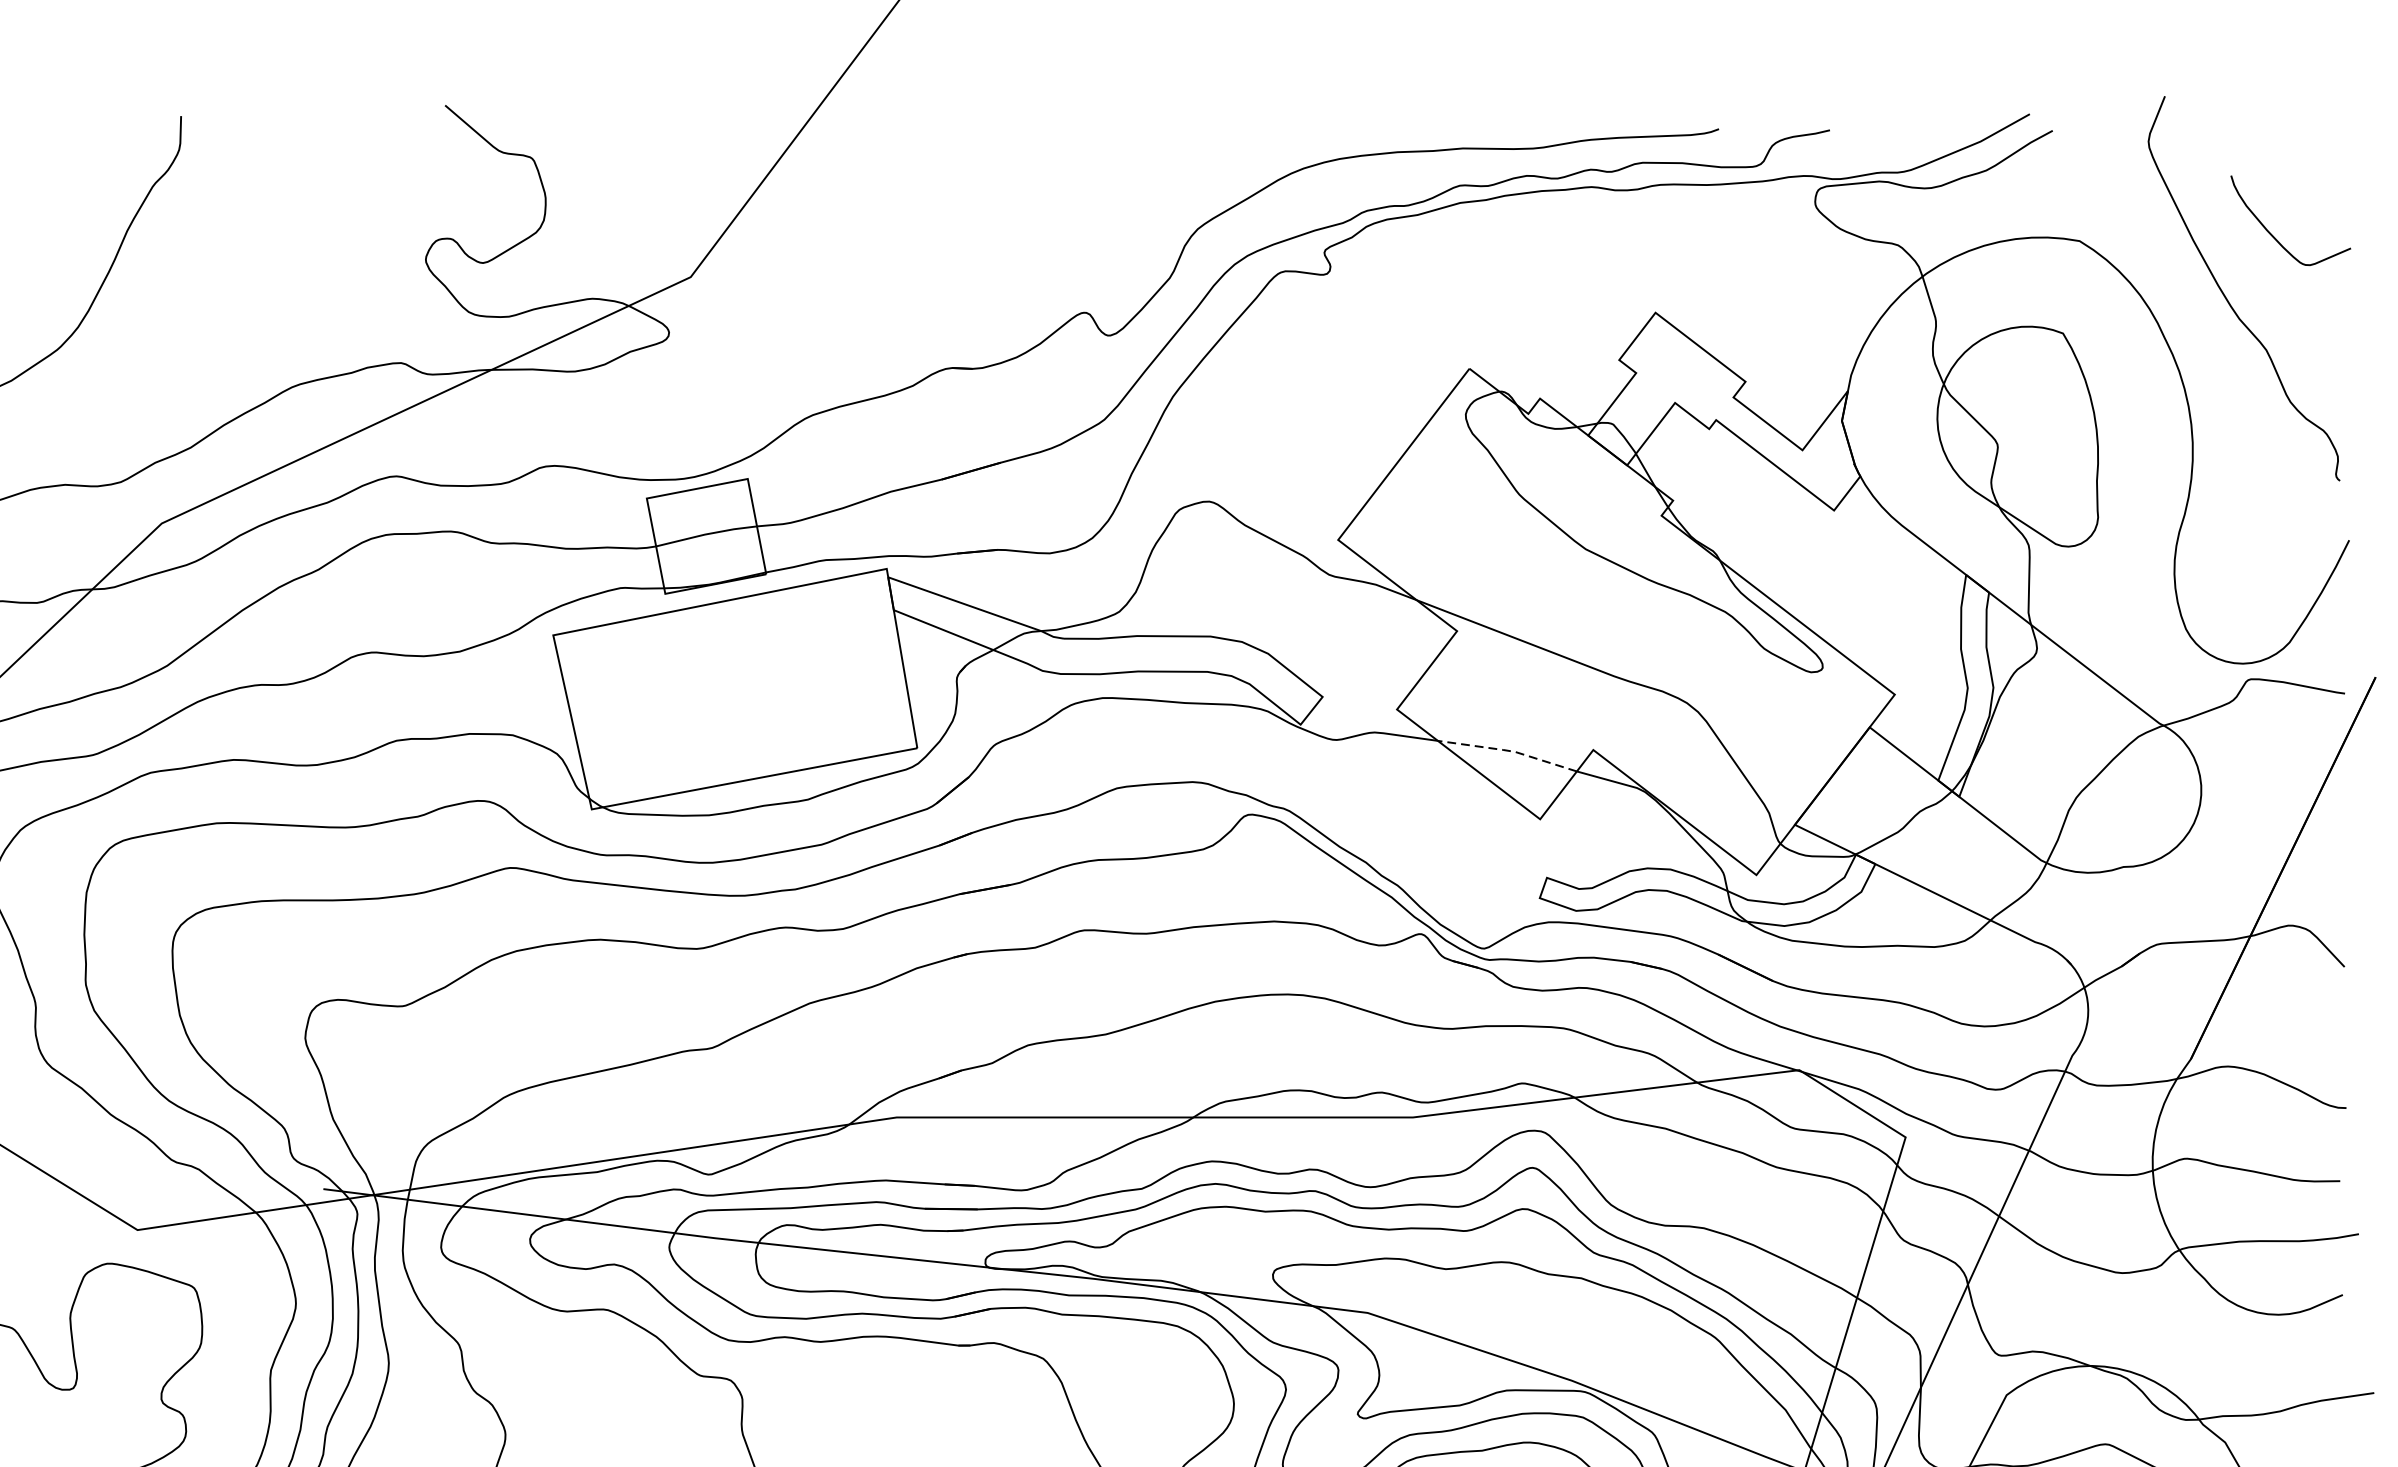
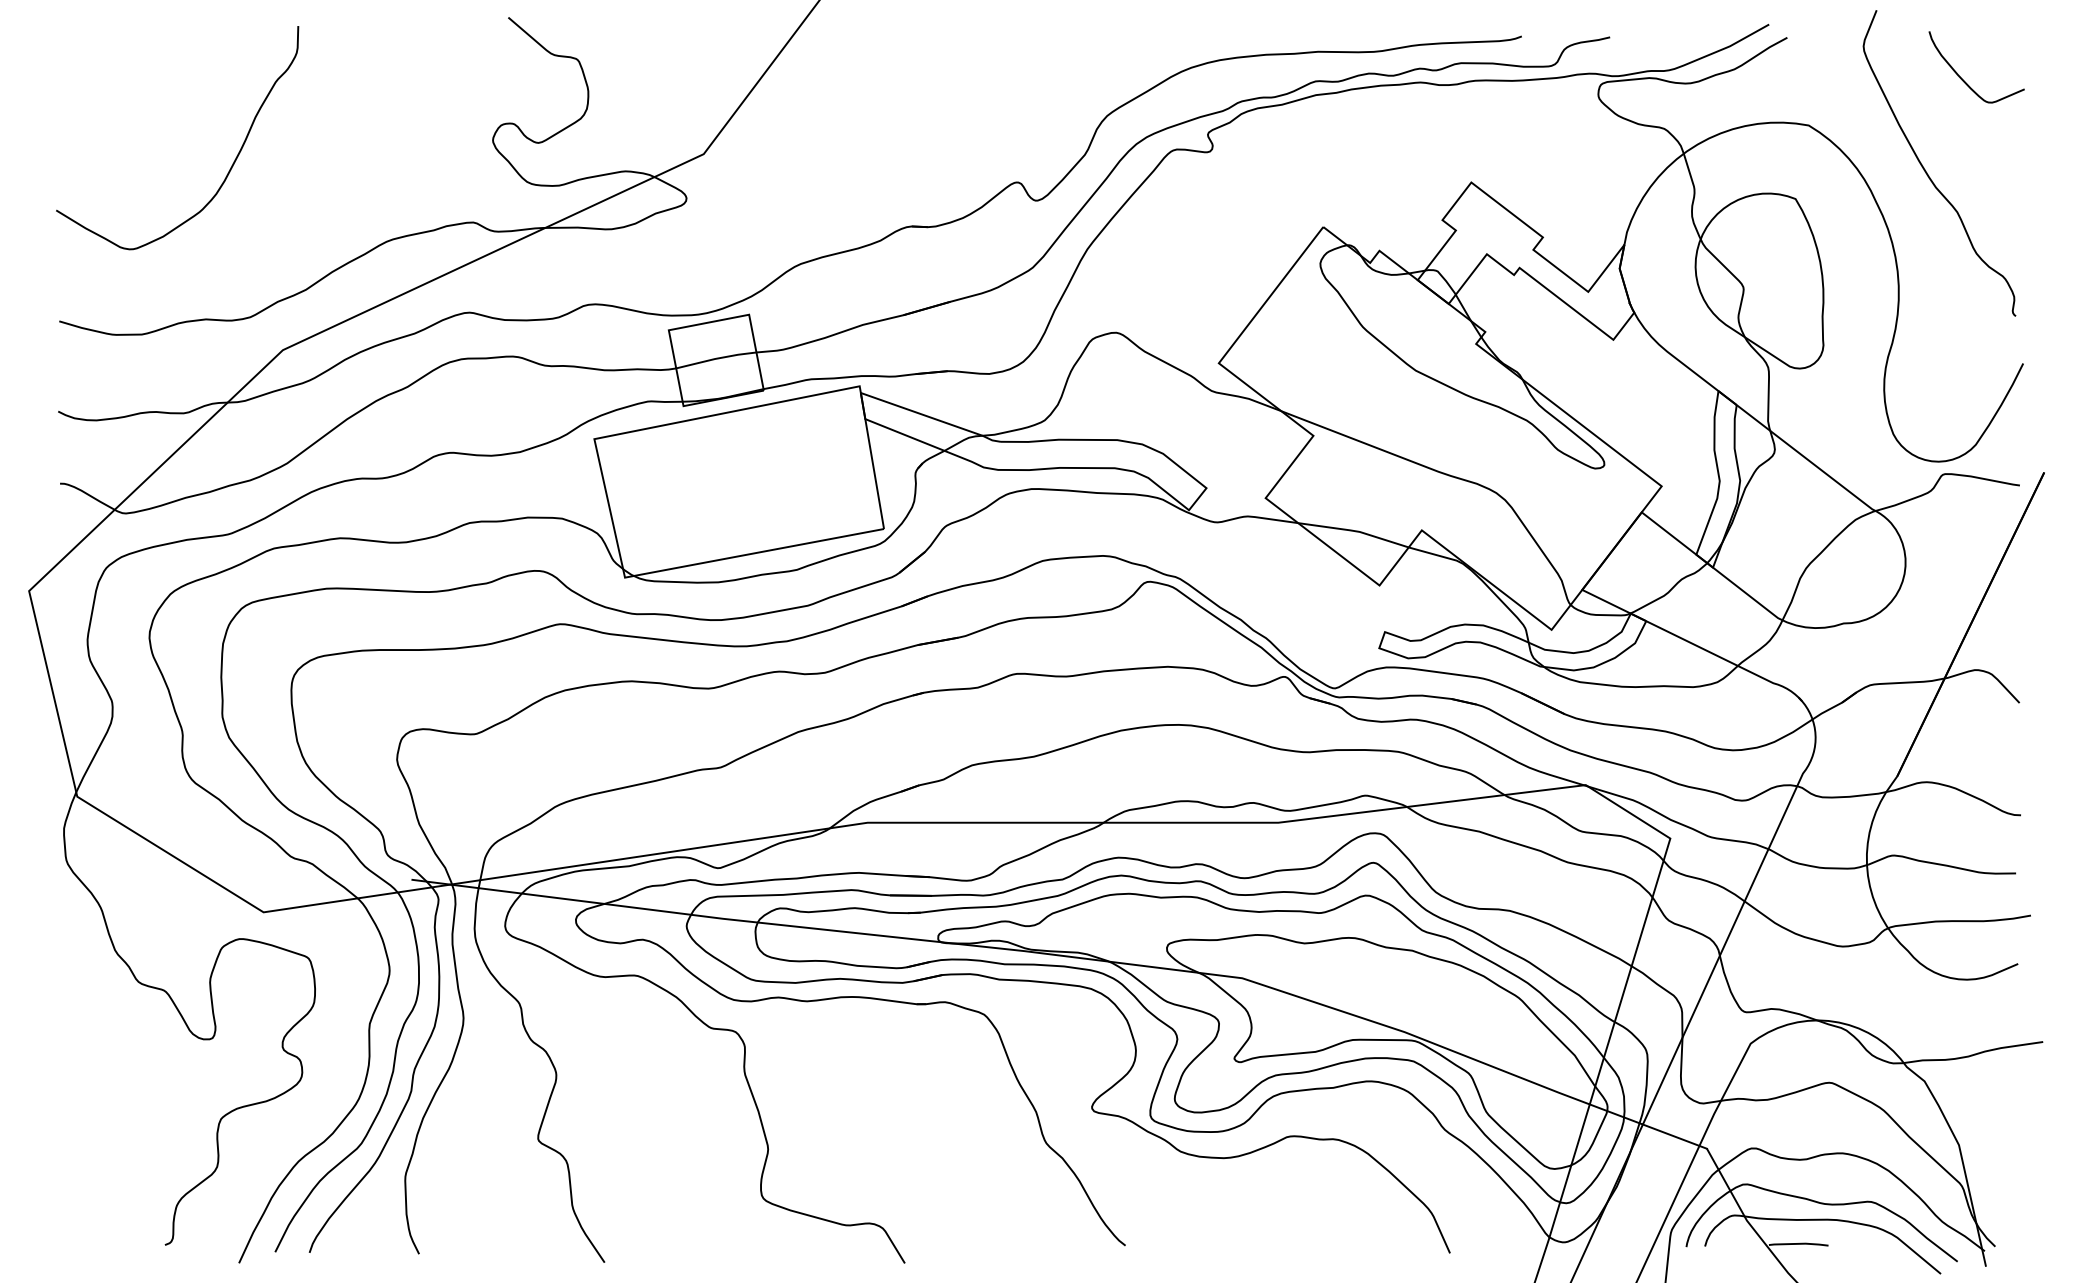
curve: (2274, 236) -> (1963, 79), moved
line: (1507, 750) -> (1353, 530), dashed -> solid

